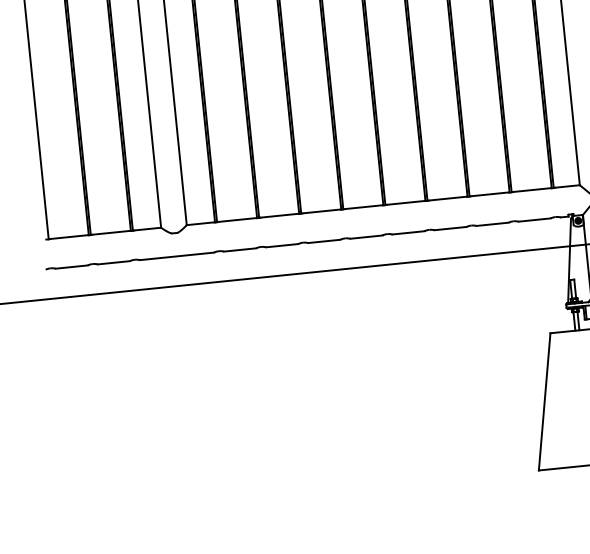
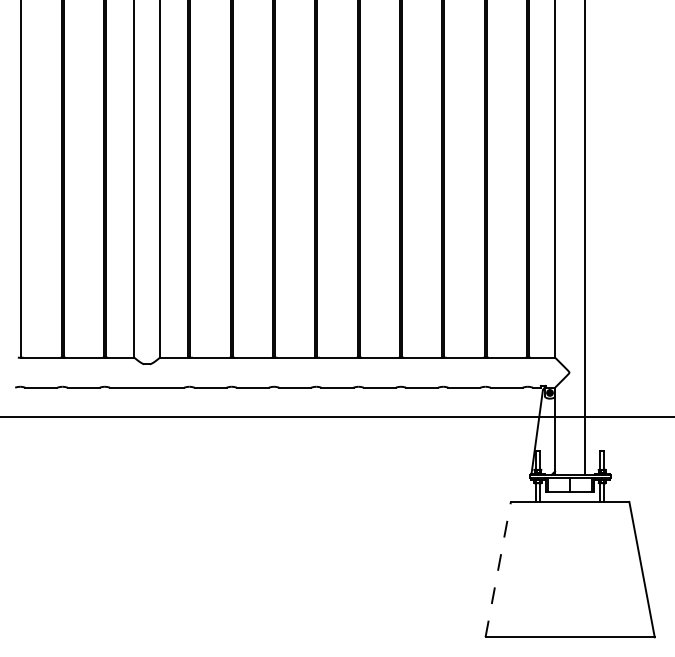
line: (544, 401) -> (498, 569), solid -> dashed

